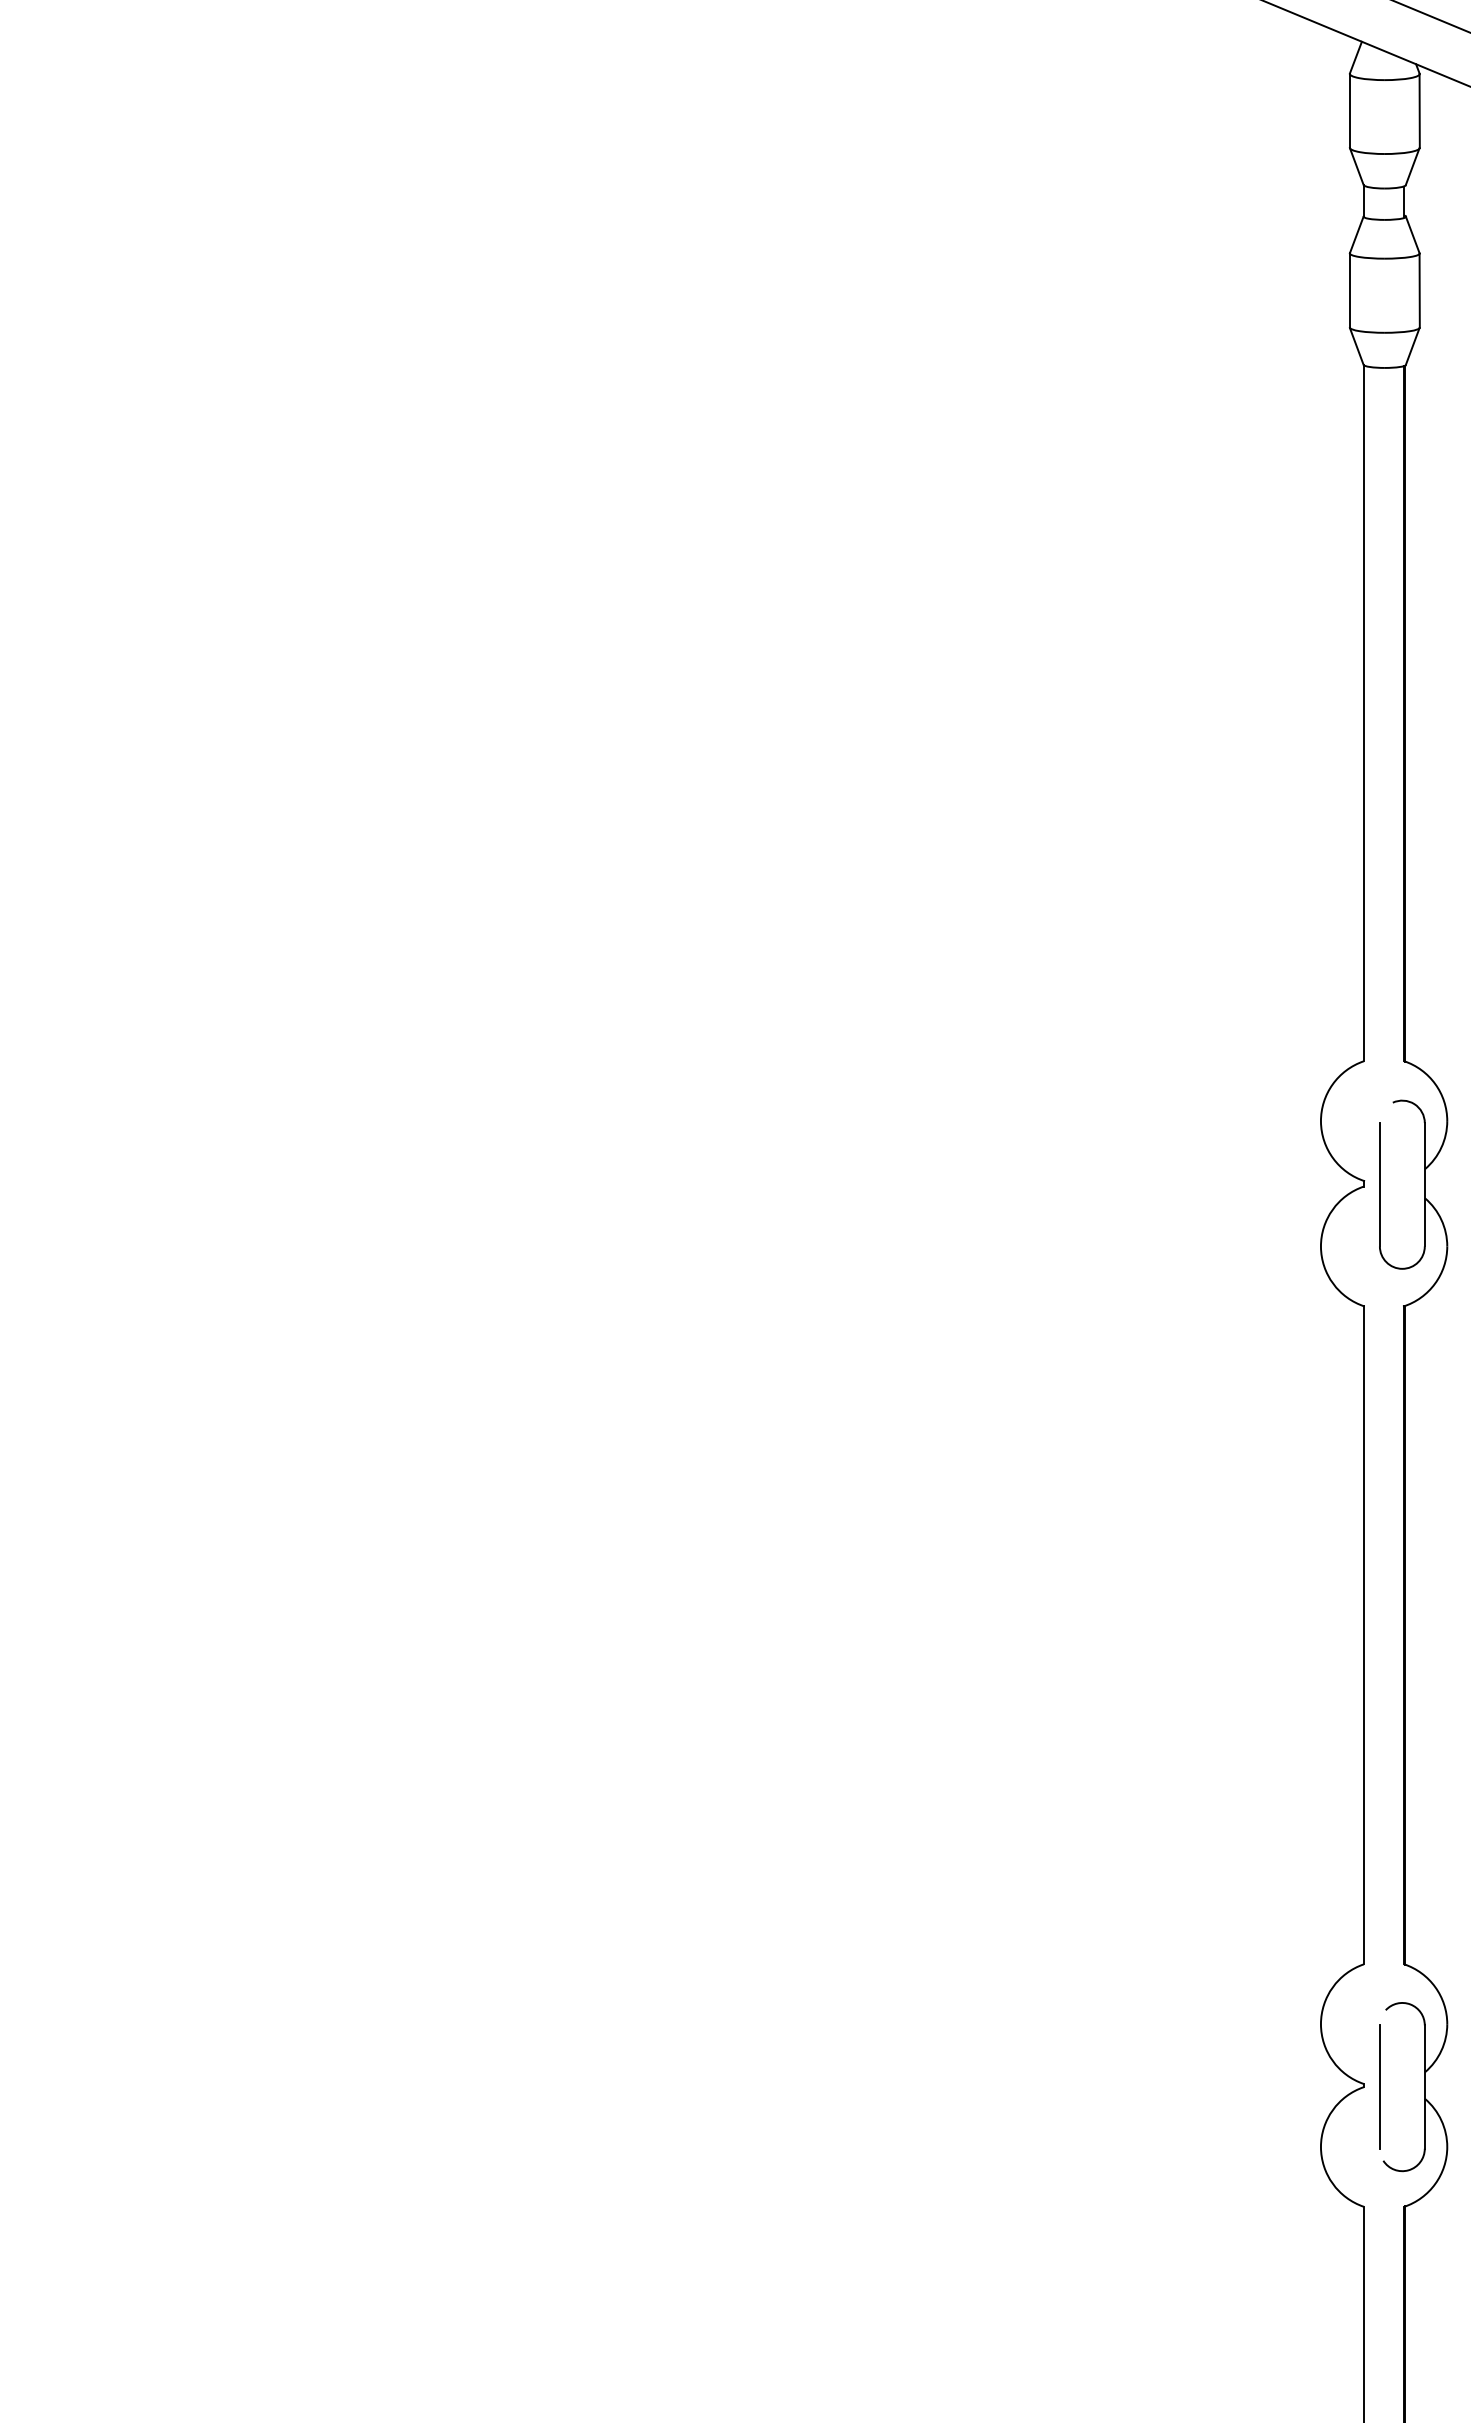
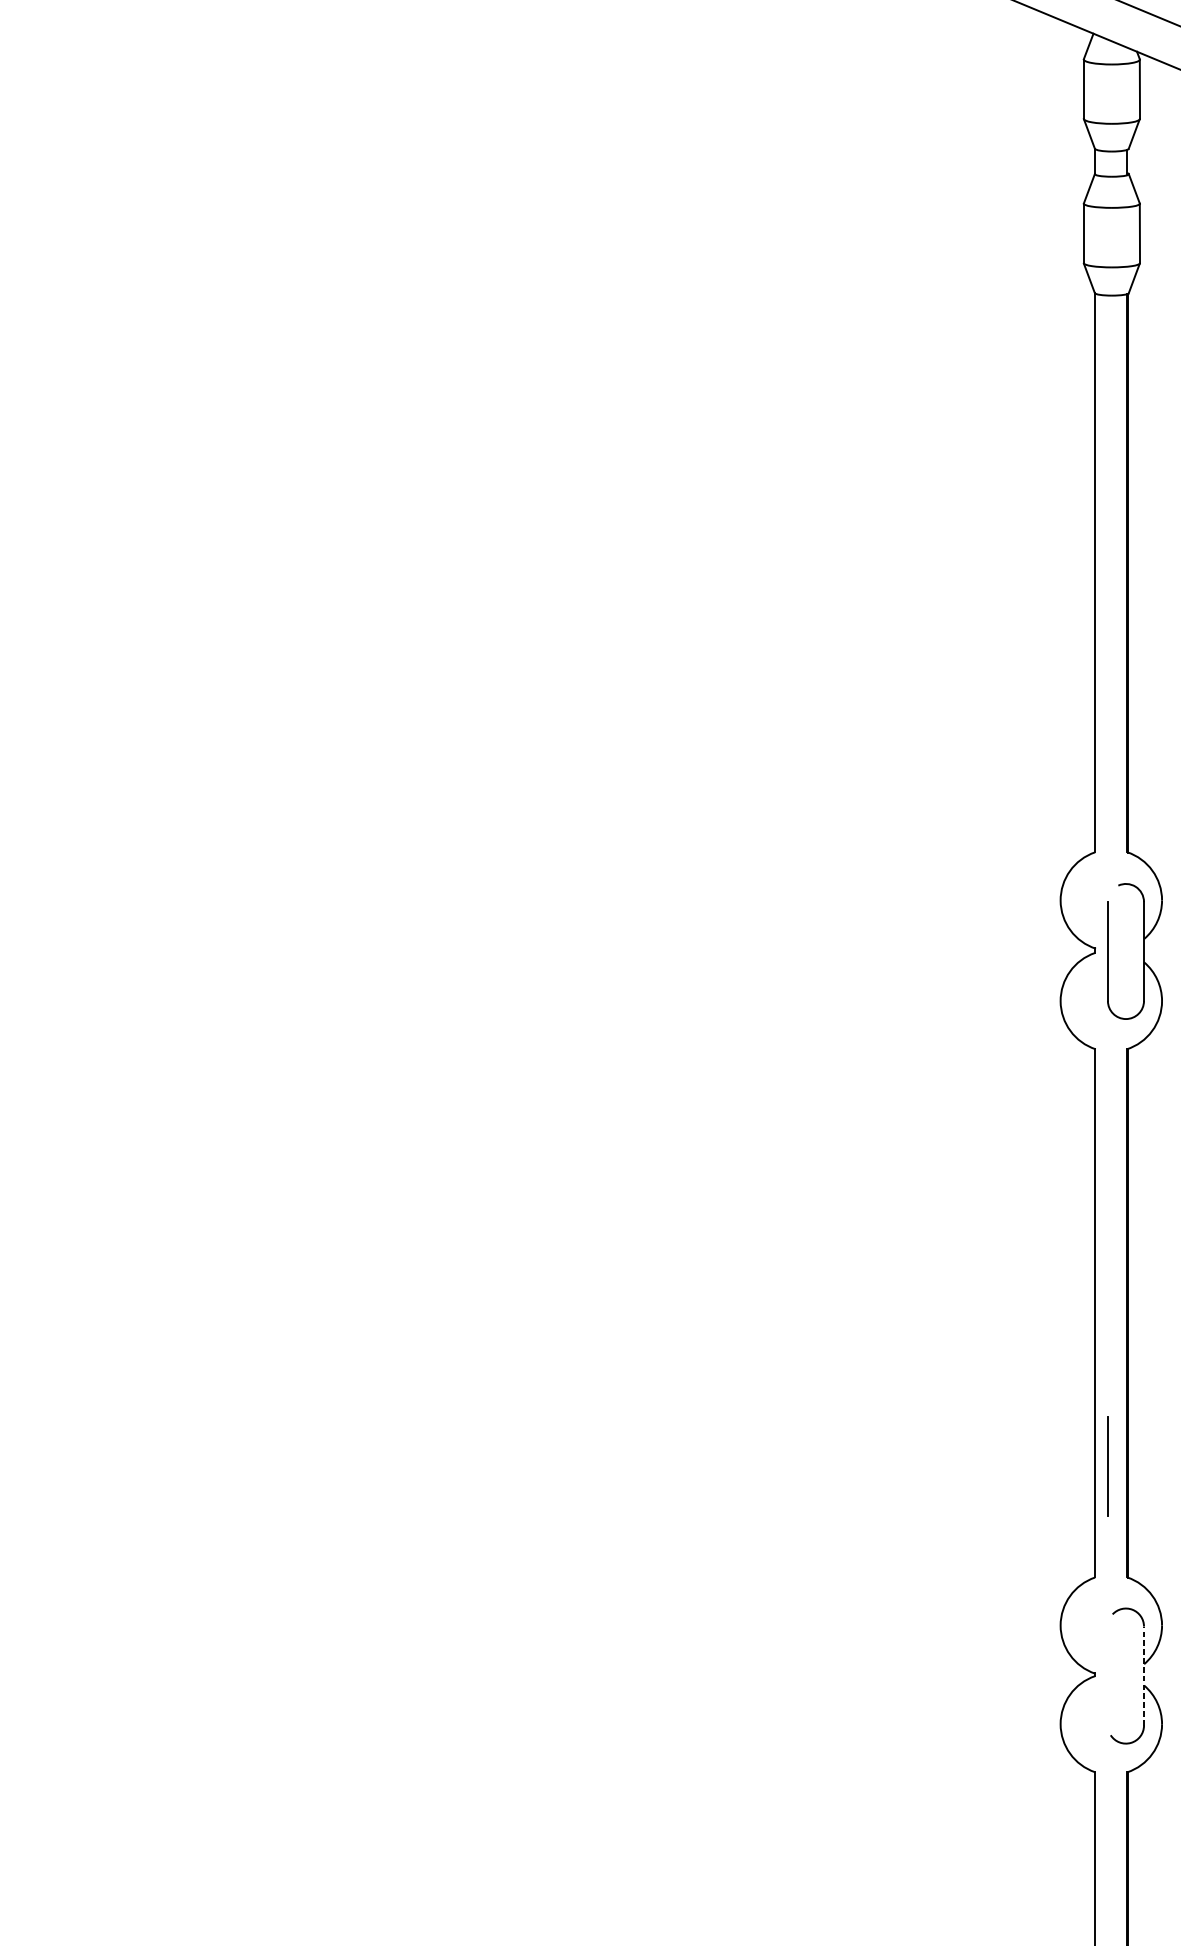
line: (1379, 2086) -> (1107, 1466), moved
line: (1424, 2087) -> (1143, 1676), solid -> dashed

